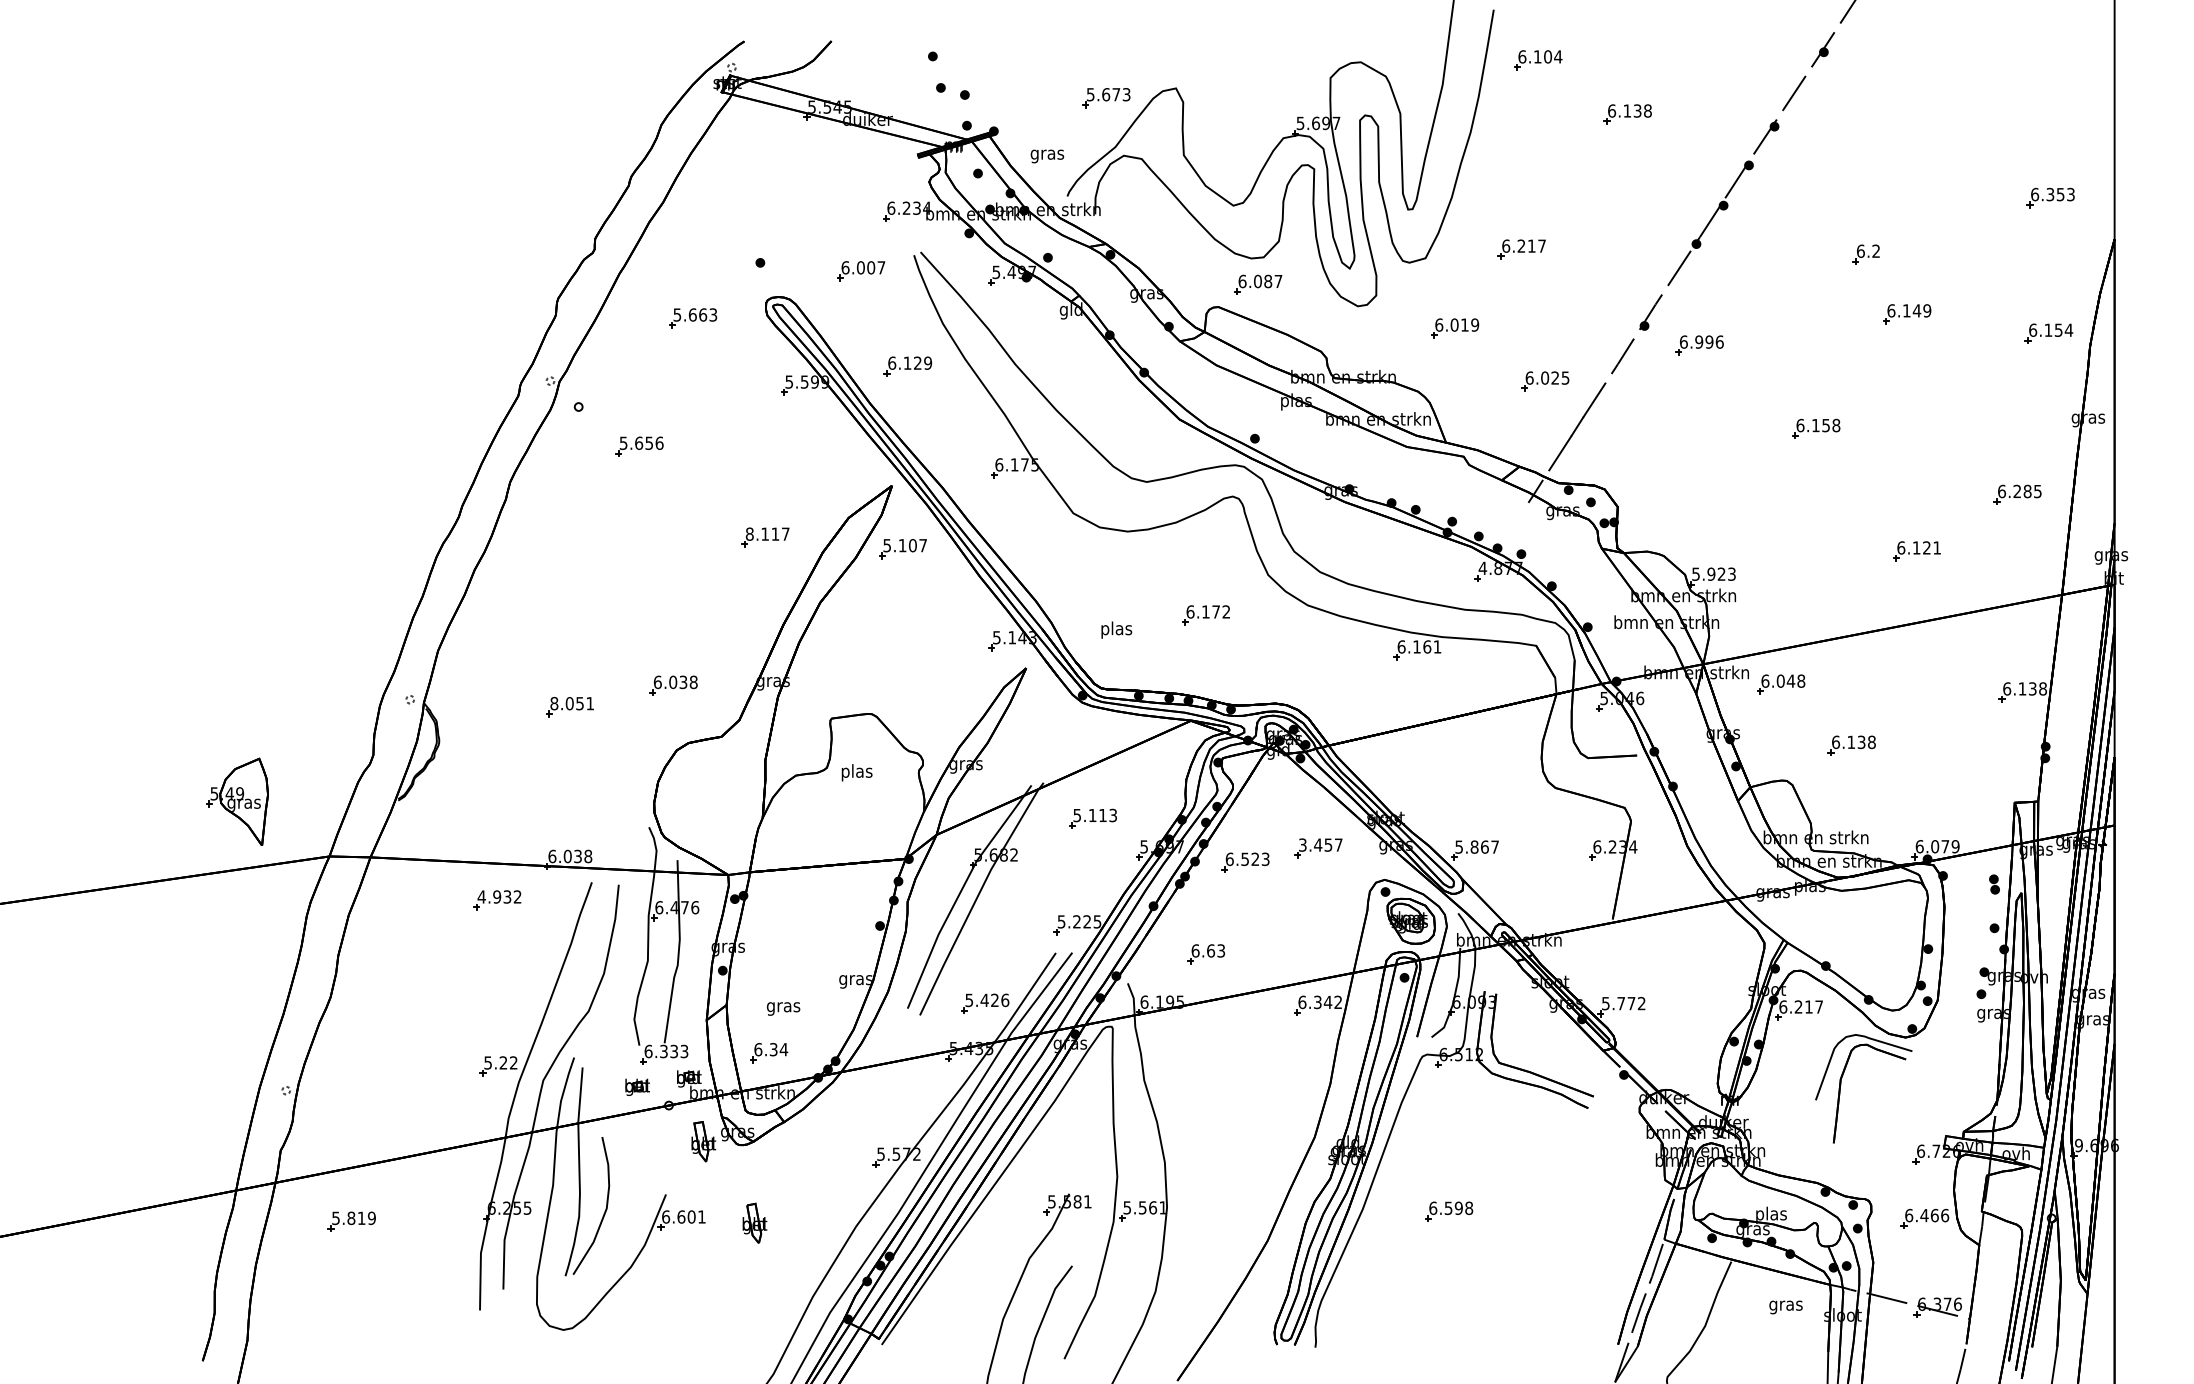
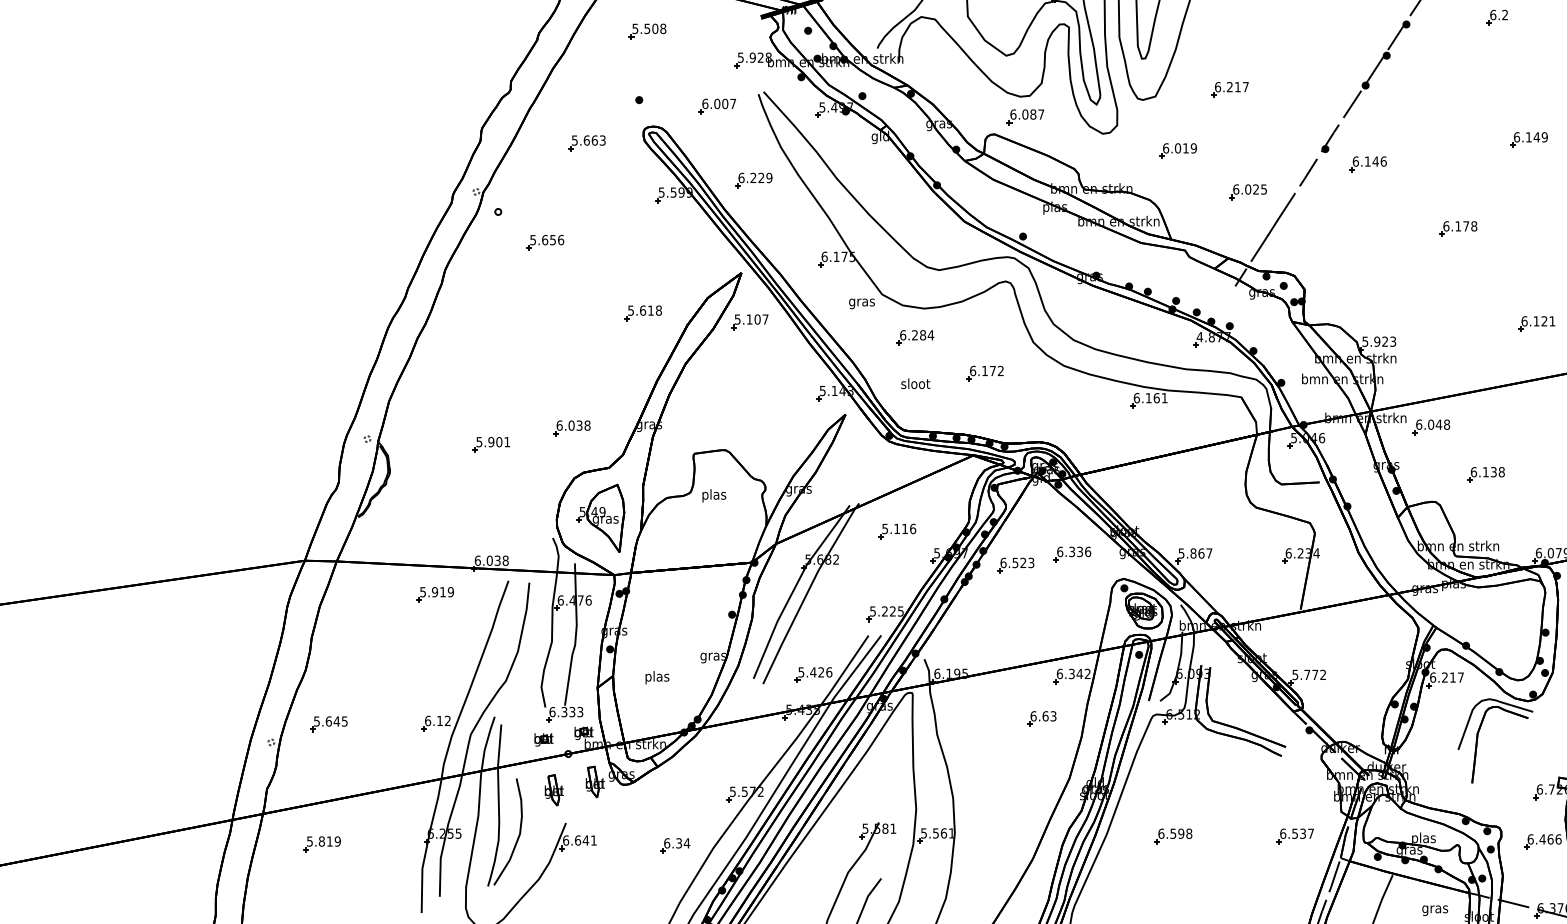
text: (1047, 156) -> (862, 303), moved
part: (771, 174) -> (647, 31), added
text: (908, 207) -> (754, 57), 6.234 -> 5.928
part: (1865, 254) -> (1496, 17), moved
text: (1704, 341) -> (1371, 161), 6.996 -> 6.146
text: (907, 362) -> (753, 177), 6.129 -> 6.229
text: (1825, 425) -> (1465, 226), 6.158 -> 6.178
text: (767, 533) -> (644, 310), 8.117 -> 5.618
part: (1116, 569) -> (915, 338), added
text: (1116, 629) -> (915, 384), plas -> sloot
text: (567, 703) -> (489, 442), 8.051 -> 5.901
part: (237, 801) -> (600, 518), moved
text: (1113, 815) -> (913, 528), 5.113 -> 5.116
text: (1320, 844) -> (1073, 551), 3.457 -> 6.336
text: (499, 896) -> (436, 591), 4.932 -> 5.919
part: (1205, 954) -> (1041, 719), moved
text: (783, 1006) -> (657, 677), gras -> plas
part: (769, 1053) -> (675, 846), moved
text: (495, 1062) -> (433, 720), 5.22 -> 6.12
part: (360, 1067) -> (328, 724), added
part: (1605, 1211) -> (1295, 836), added
text: (691, 1216) -> (585, 840), 6.601 -> 6.641
part: (754, 1222) -> (553, 789), moved

